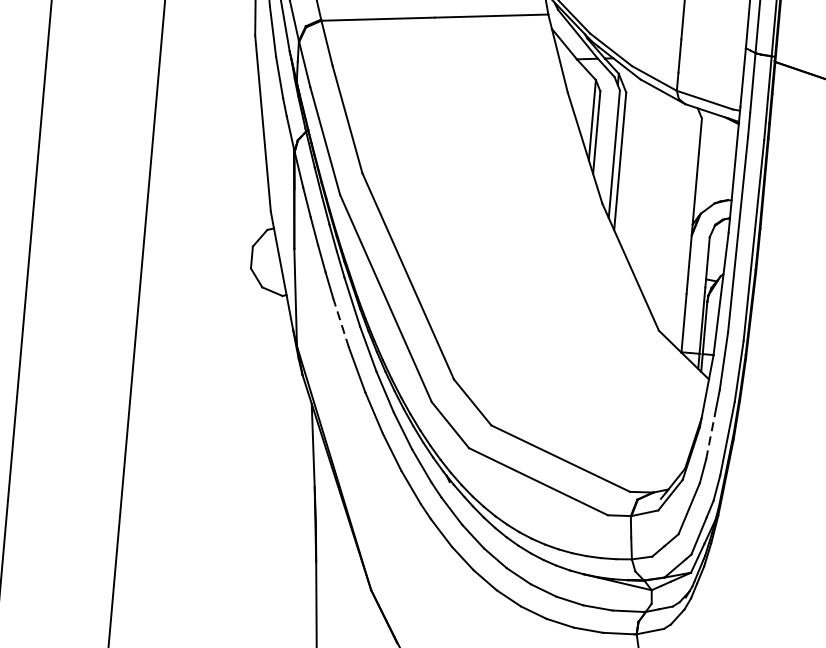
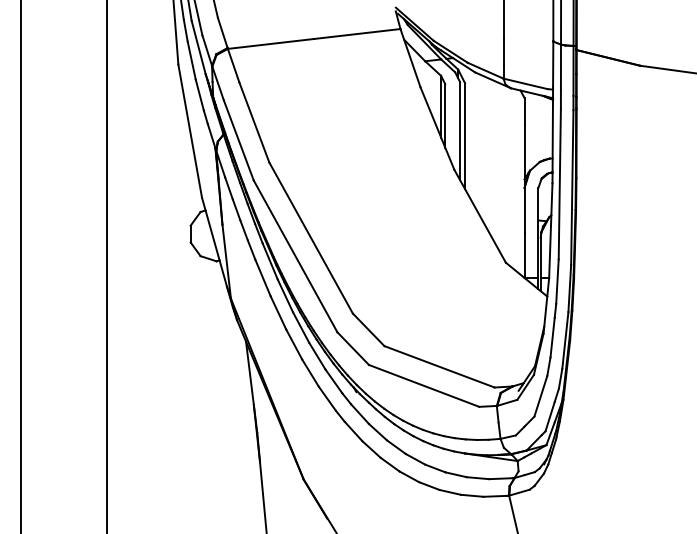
line: (341, 323) -> (263, 278), dashed -> solid
line: (711, 433) -> (552, 337), dashed -> solid

